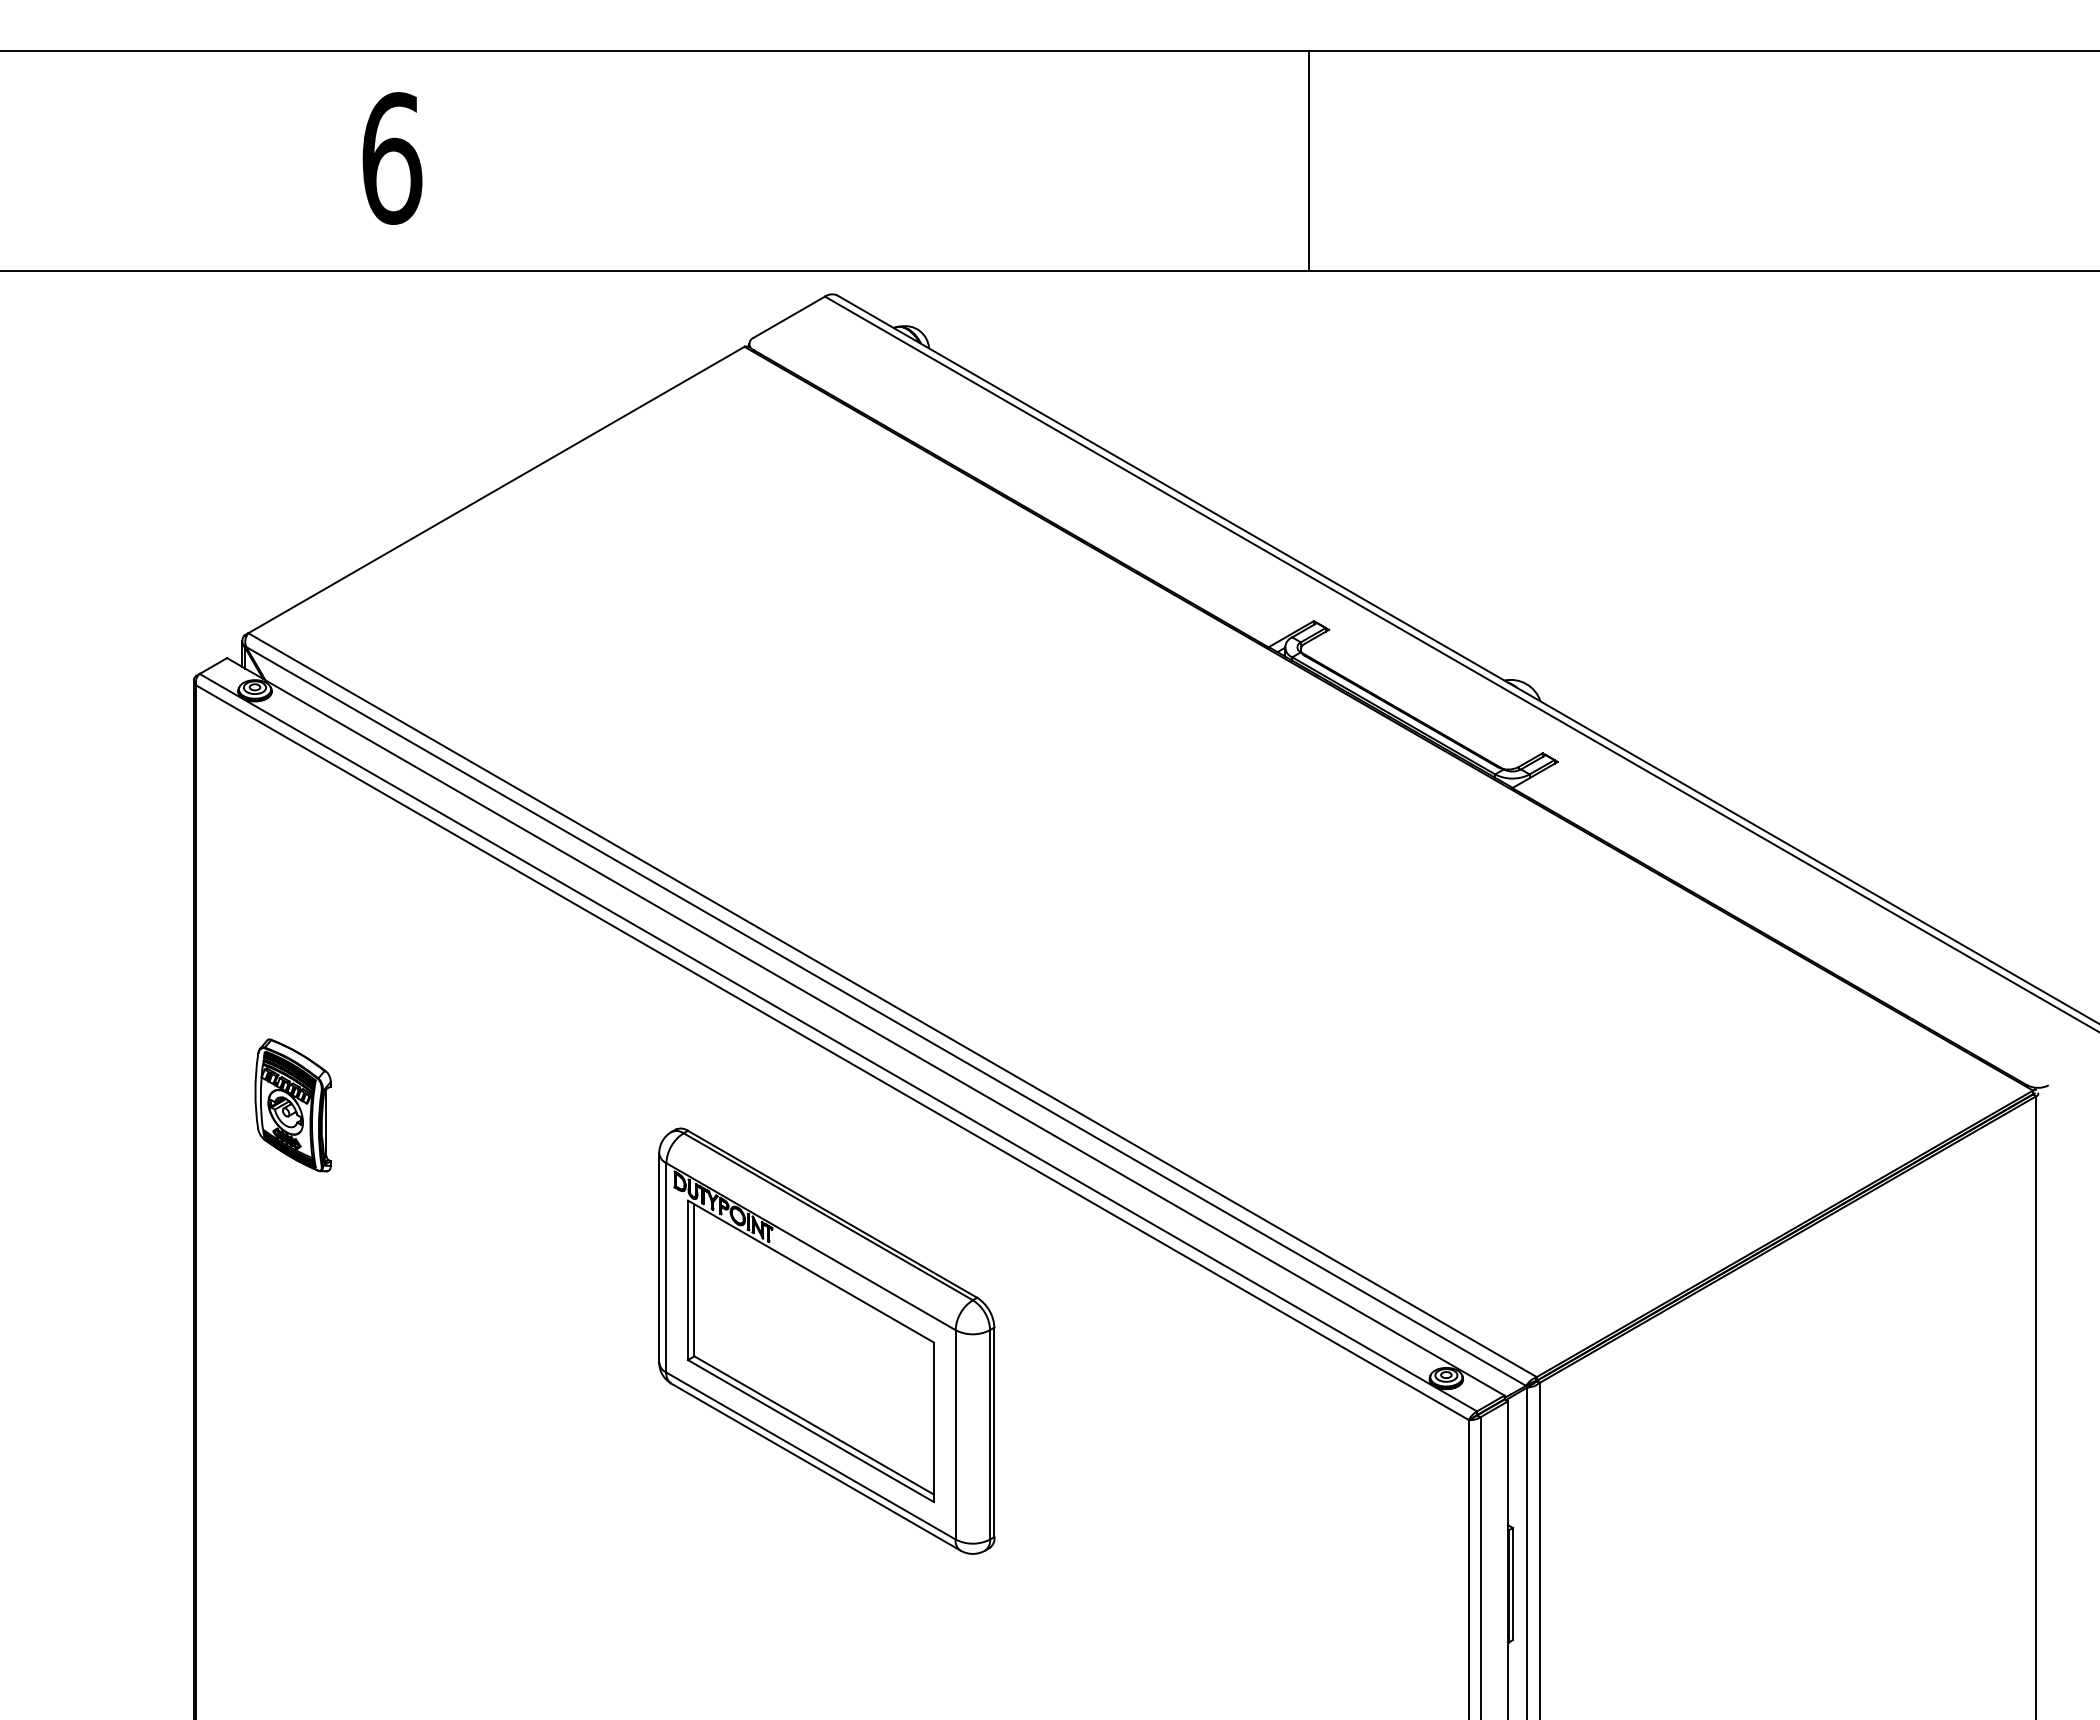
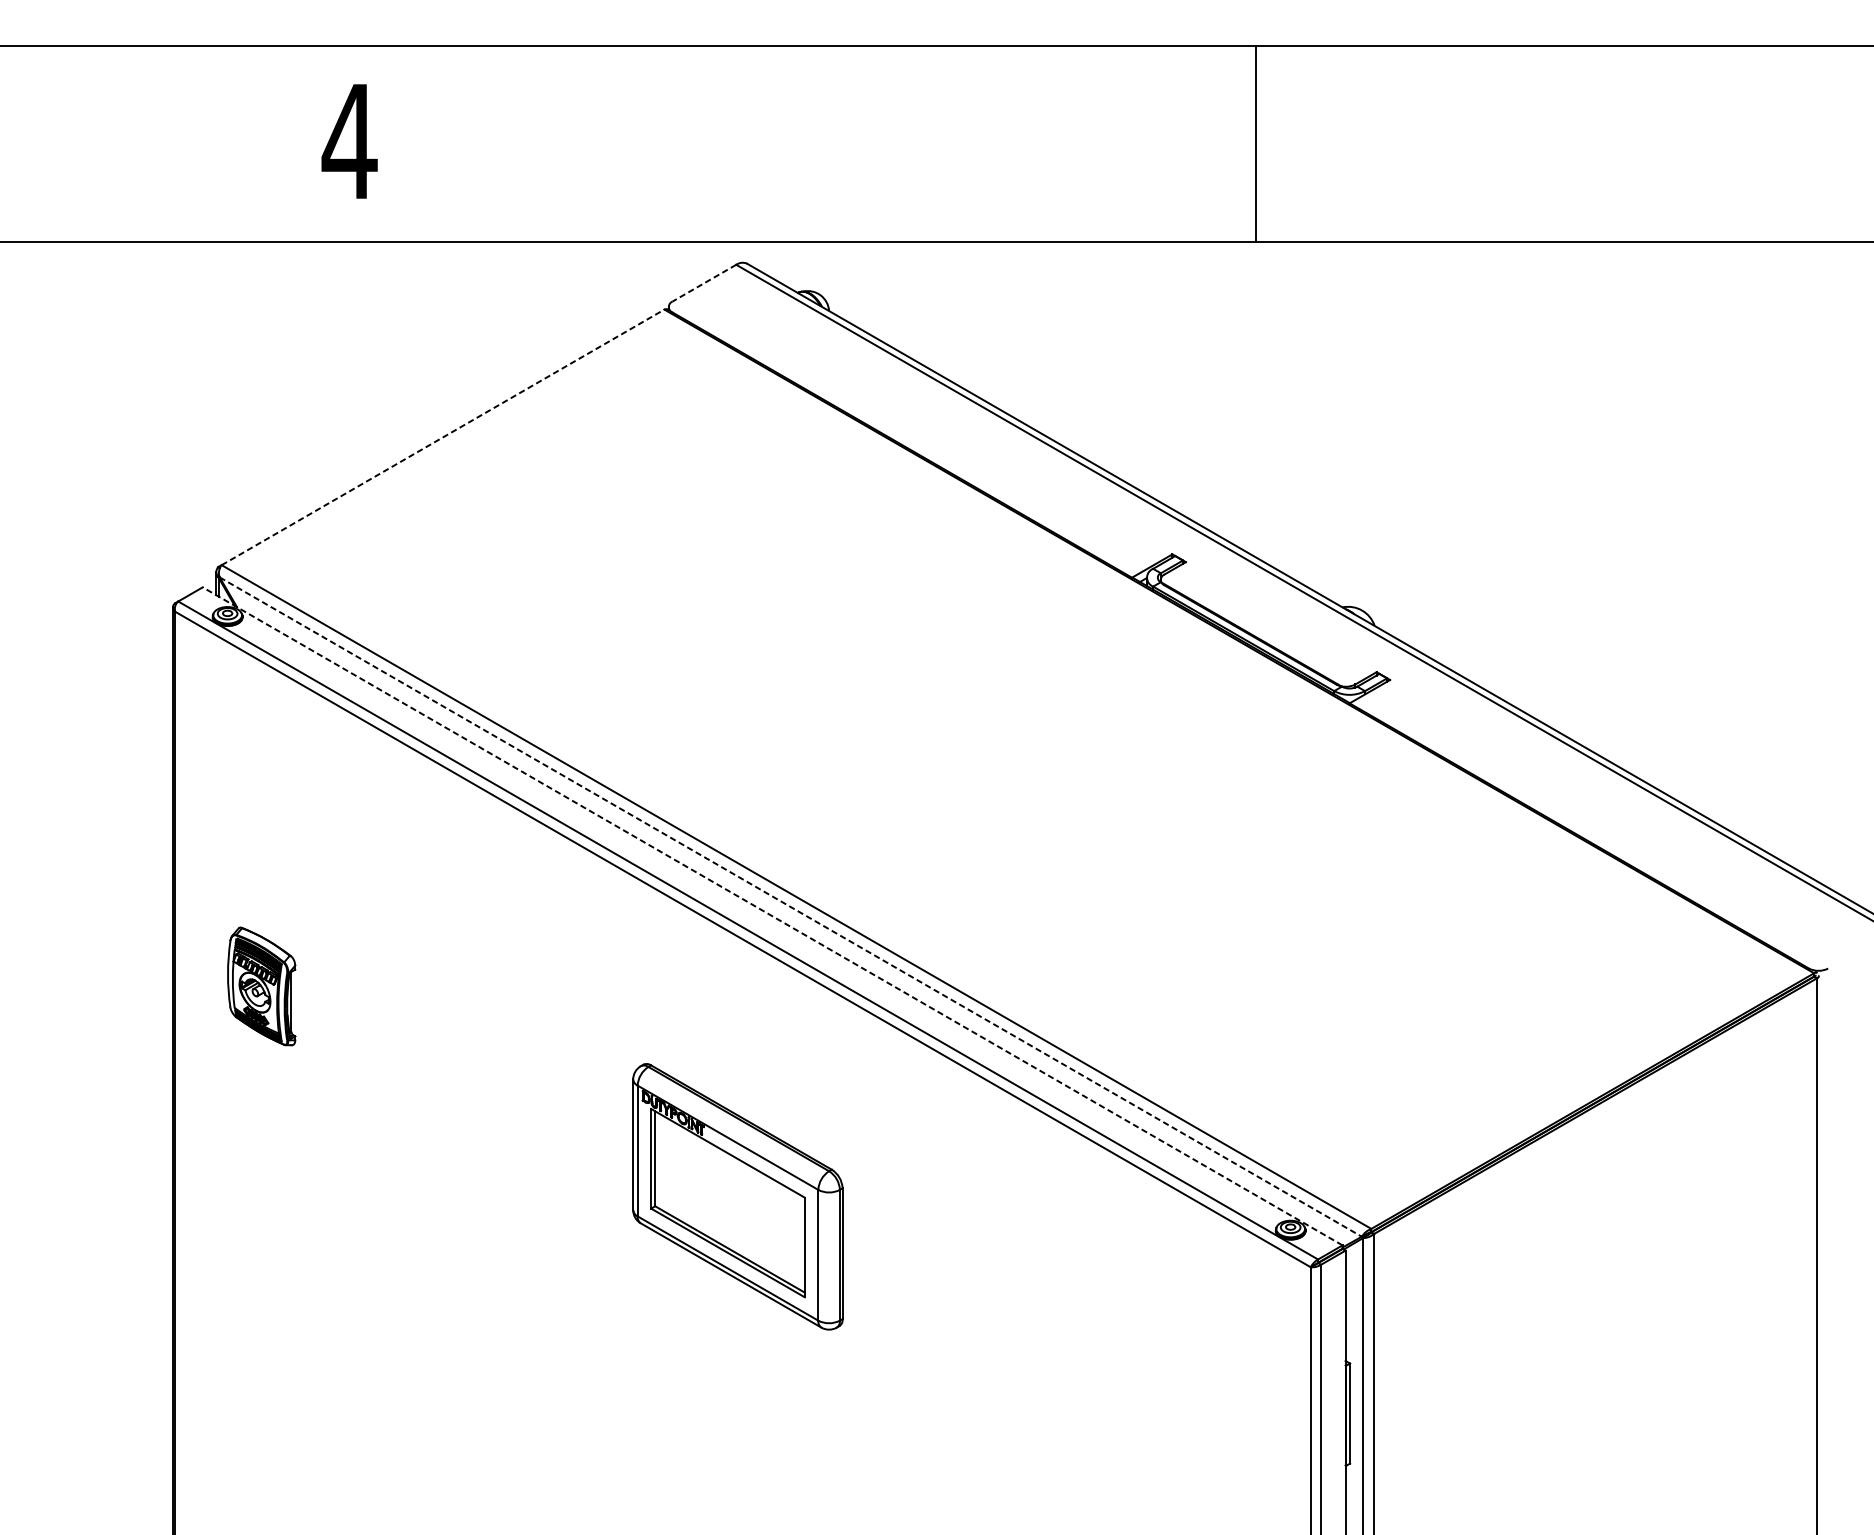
text: (391, 158) -> (349, 141), 6 -> 4
line: (1309, 161) -> (1255, 144), moved
line: (788, 317) -> (703, 283), solid -> dashed
line: (496, 489) -> (443, 436), solid -> dashed
line: (886, 1016) -> (791, 907), solid -> dashed
line: (865, 1026) -> (772, 916), solid -> dashed
part: (826, 1340) -> (737, 1196), size x0.7

